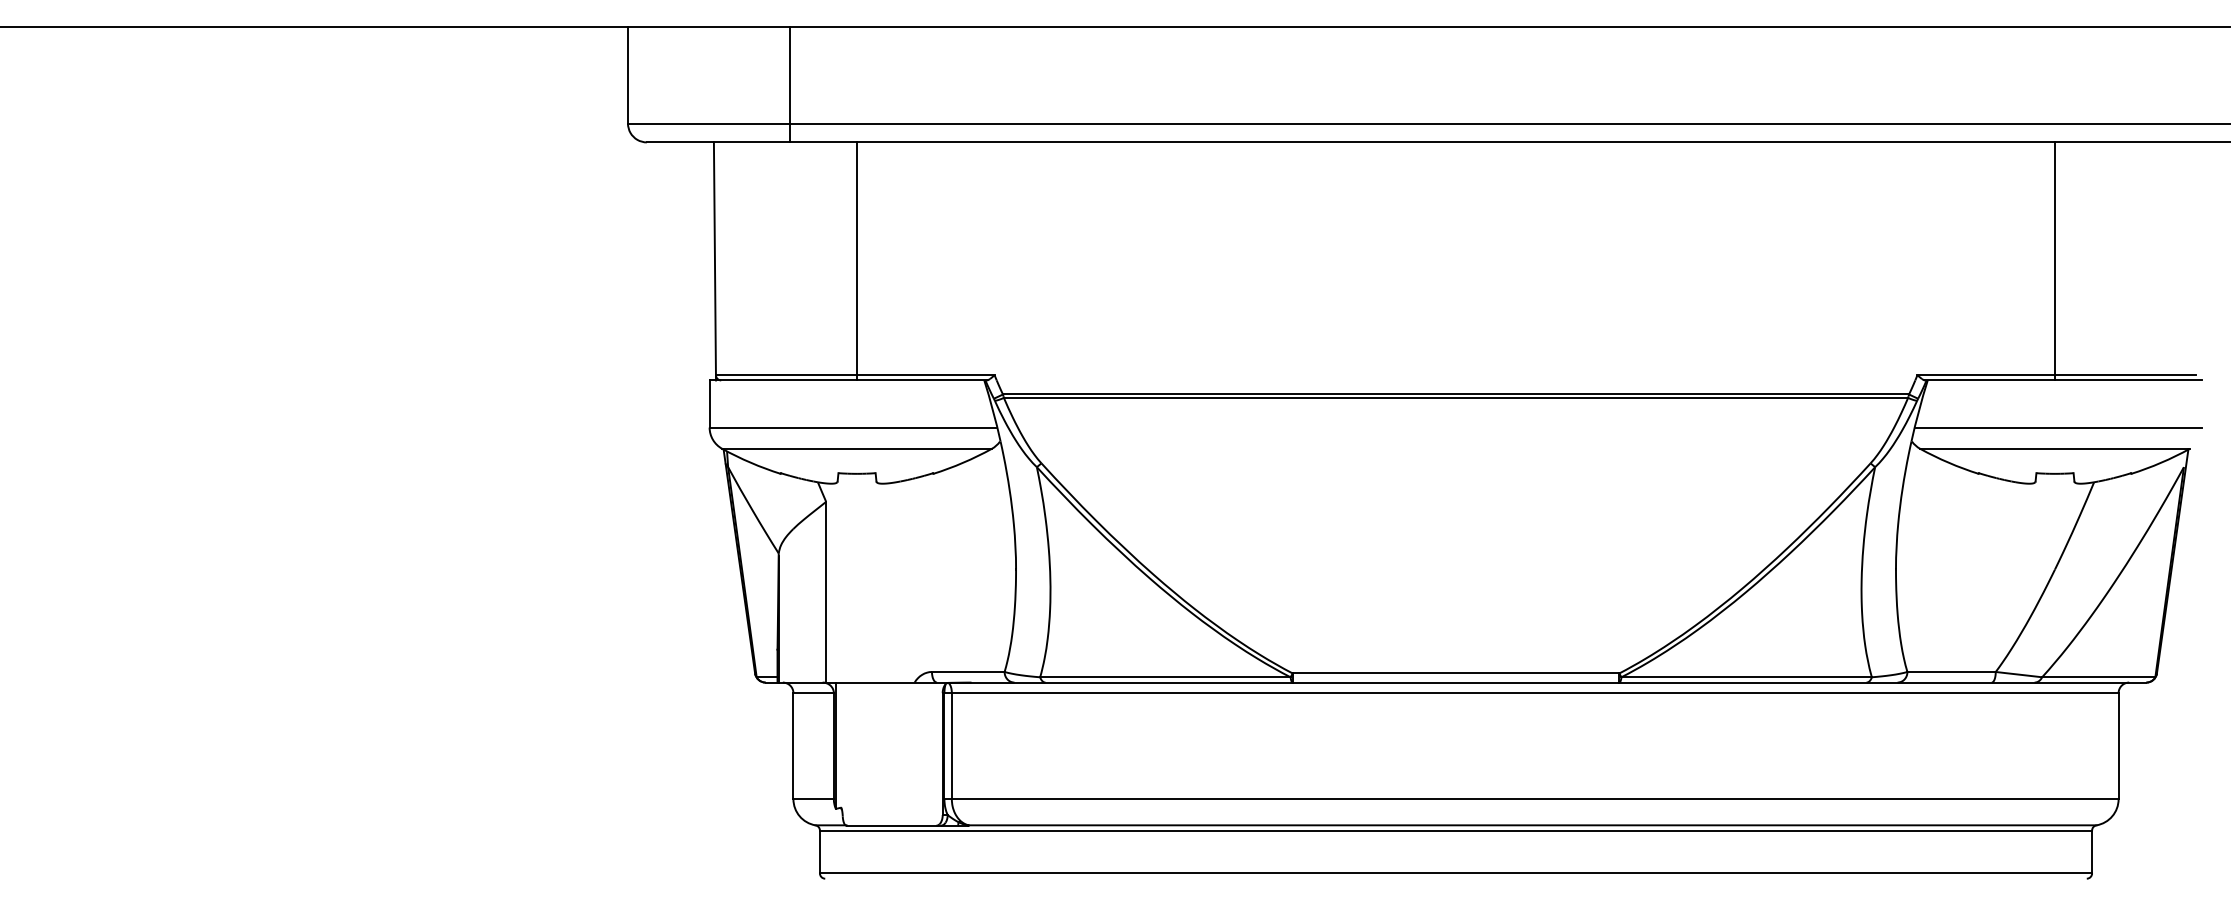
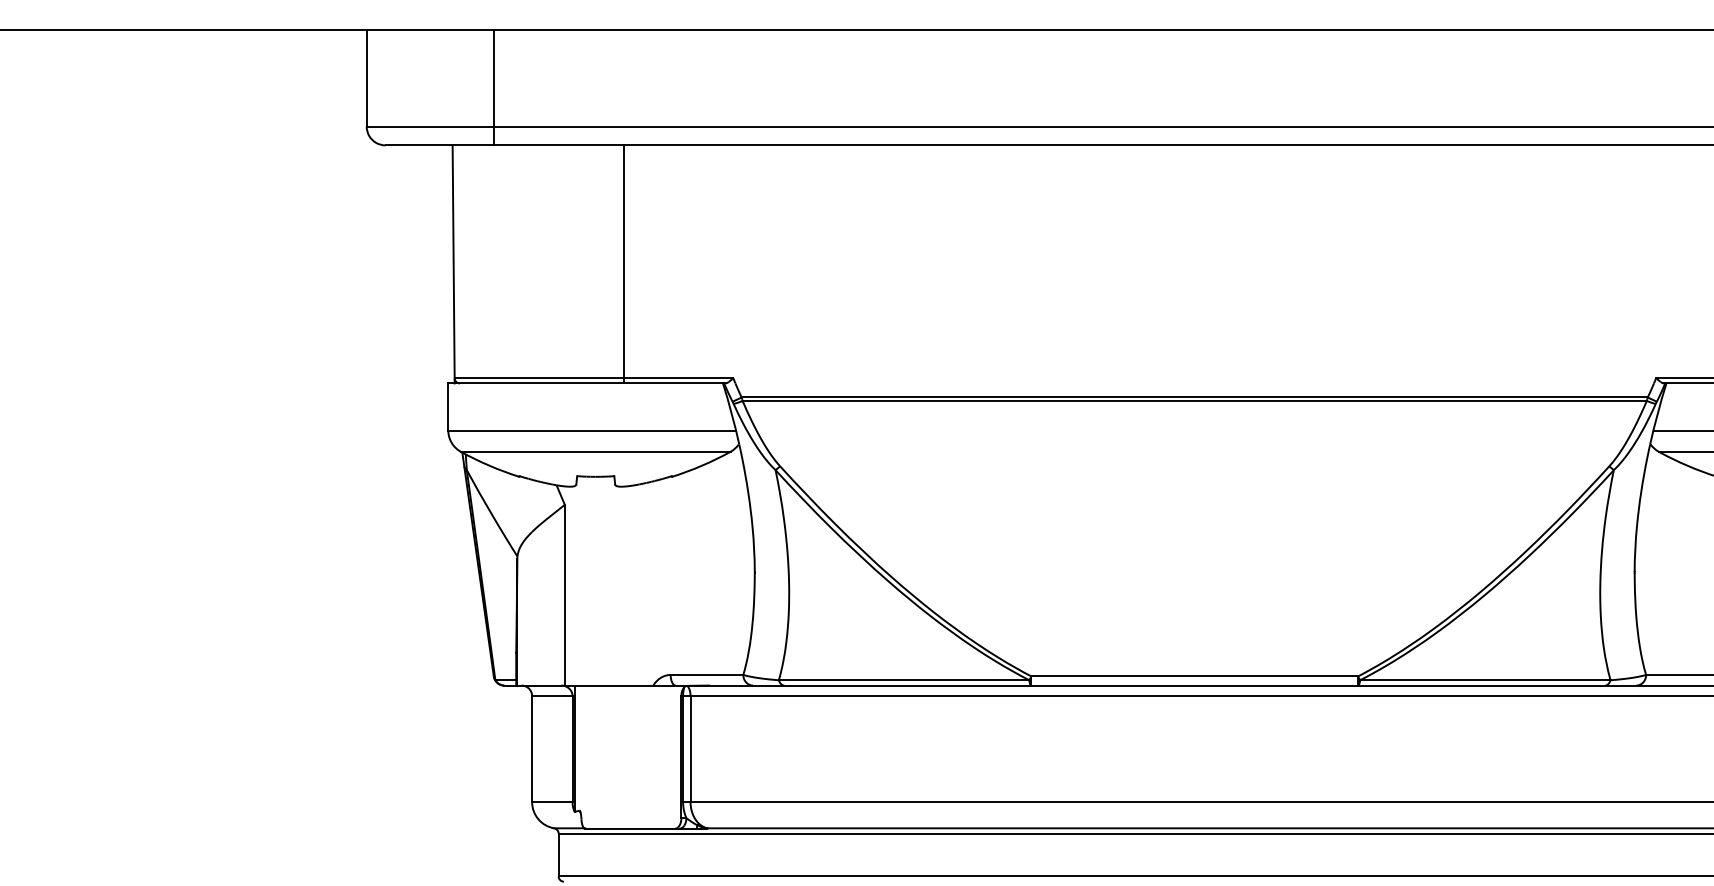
line: (789, 84) -> (494, 87), moved
line: (857, 261) -> (624, 264), moved

